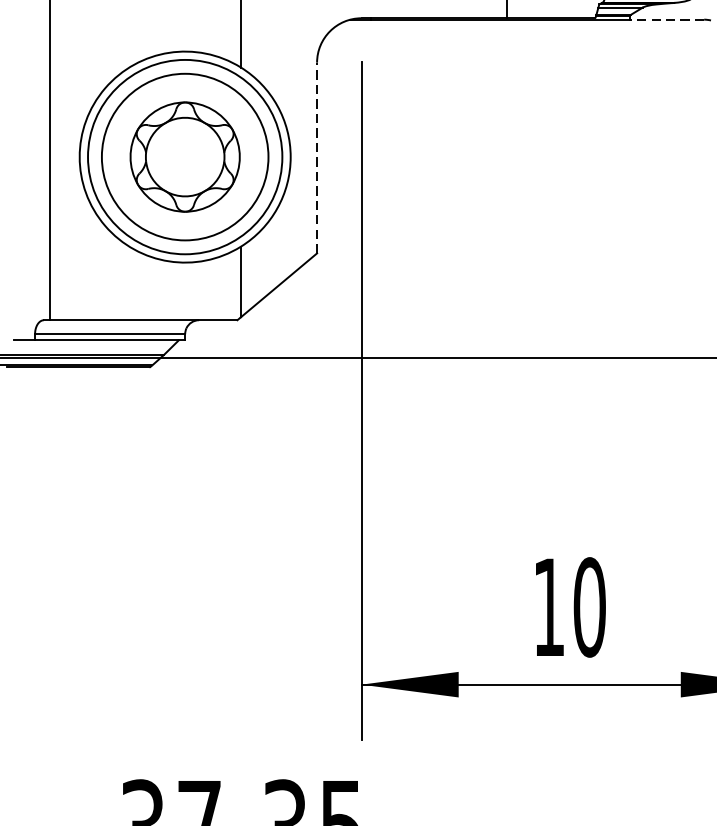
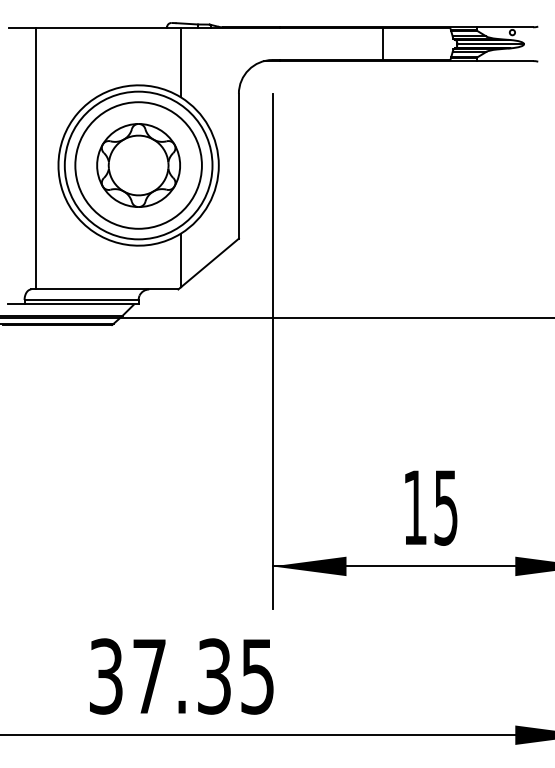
line: (666, 20) -> (504, 61), dashed -> solid
line: (316, 157) -> (238, 165), dashed -> solid
text: (590, 607) -> (446, 507), 10 -> 15

